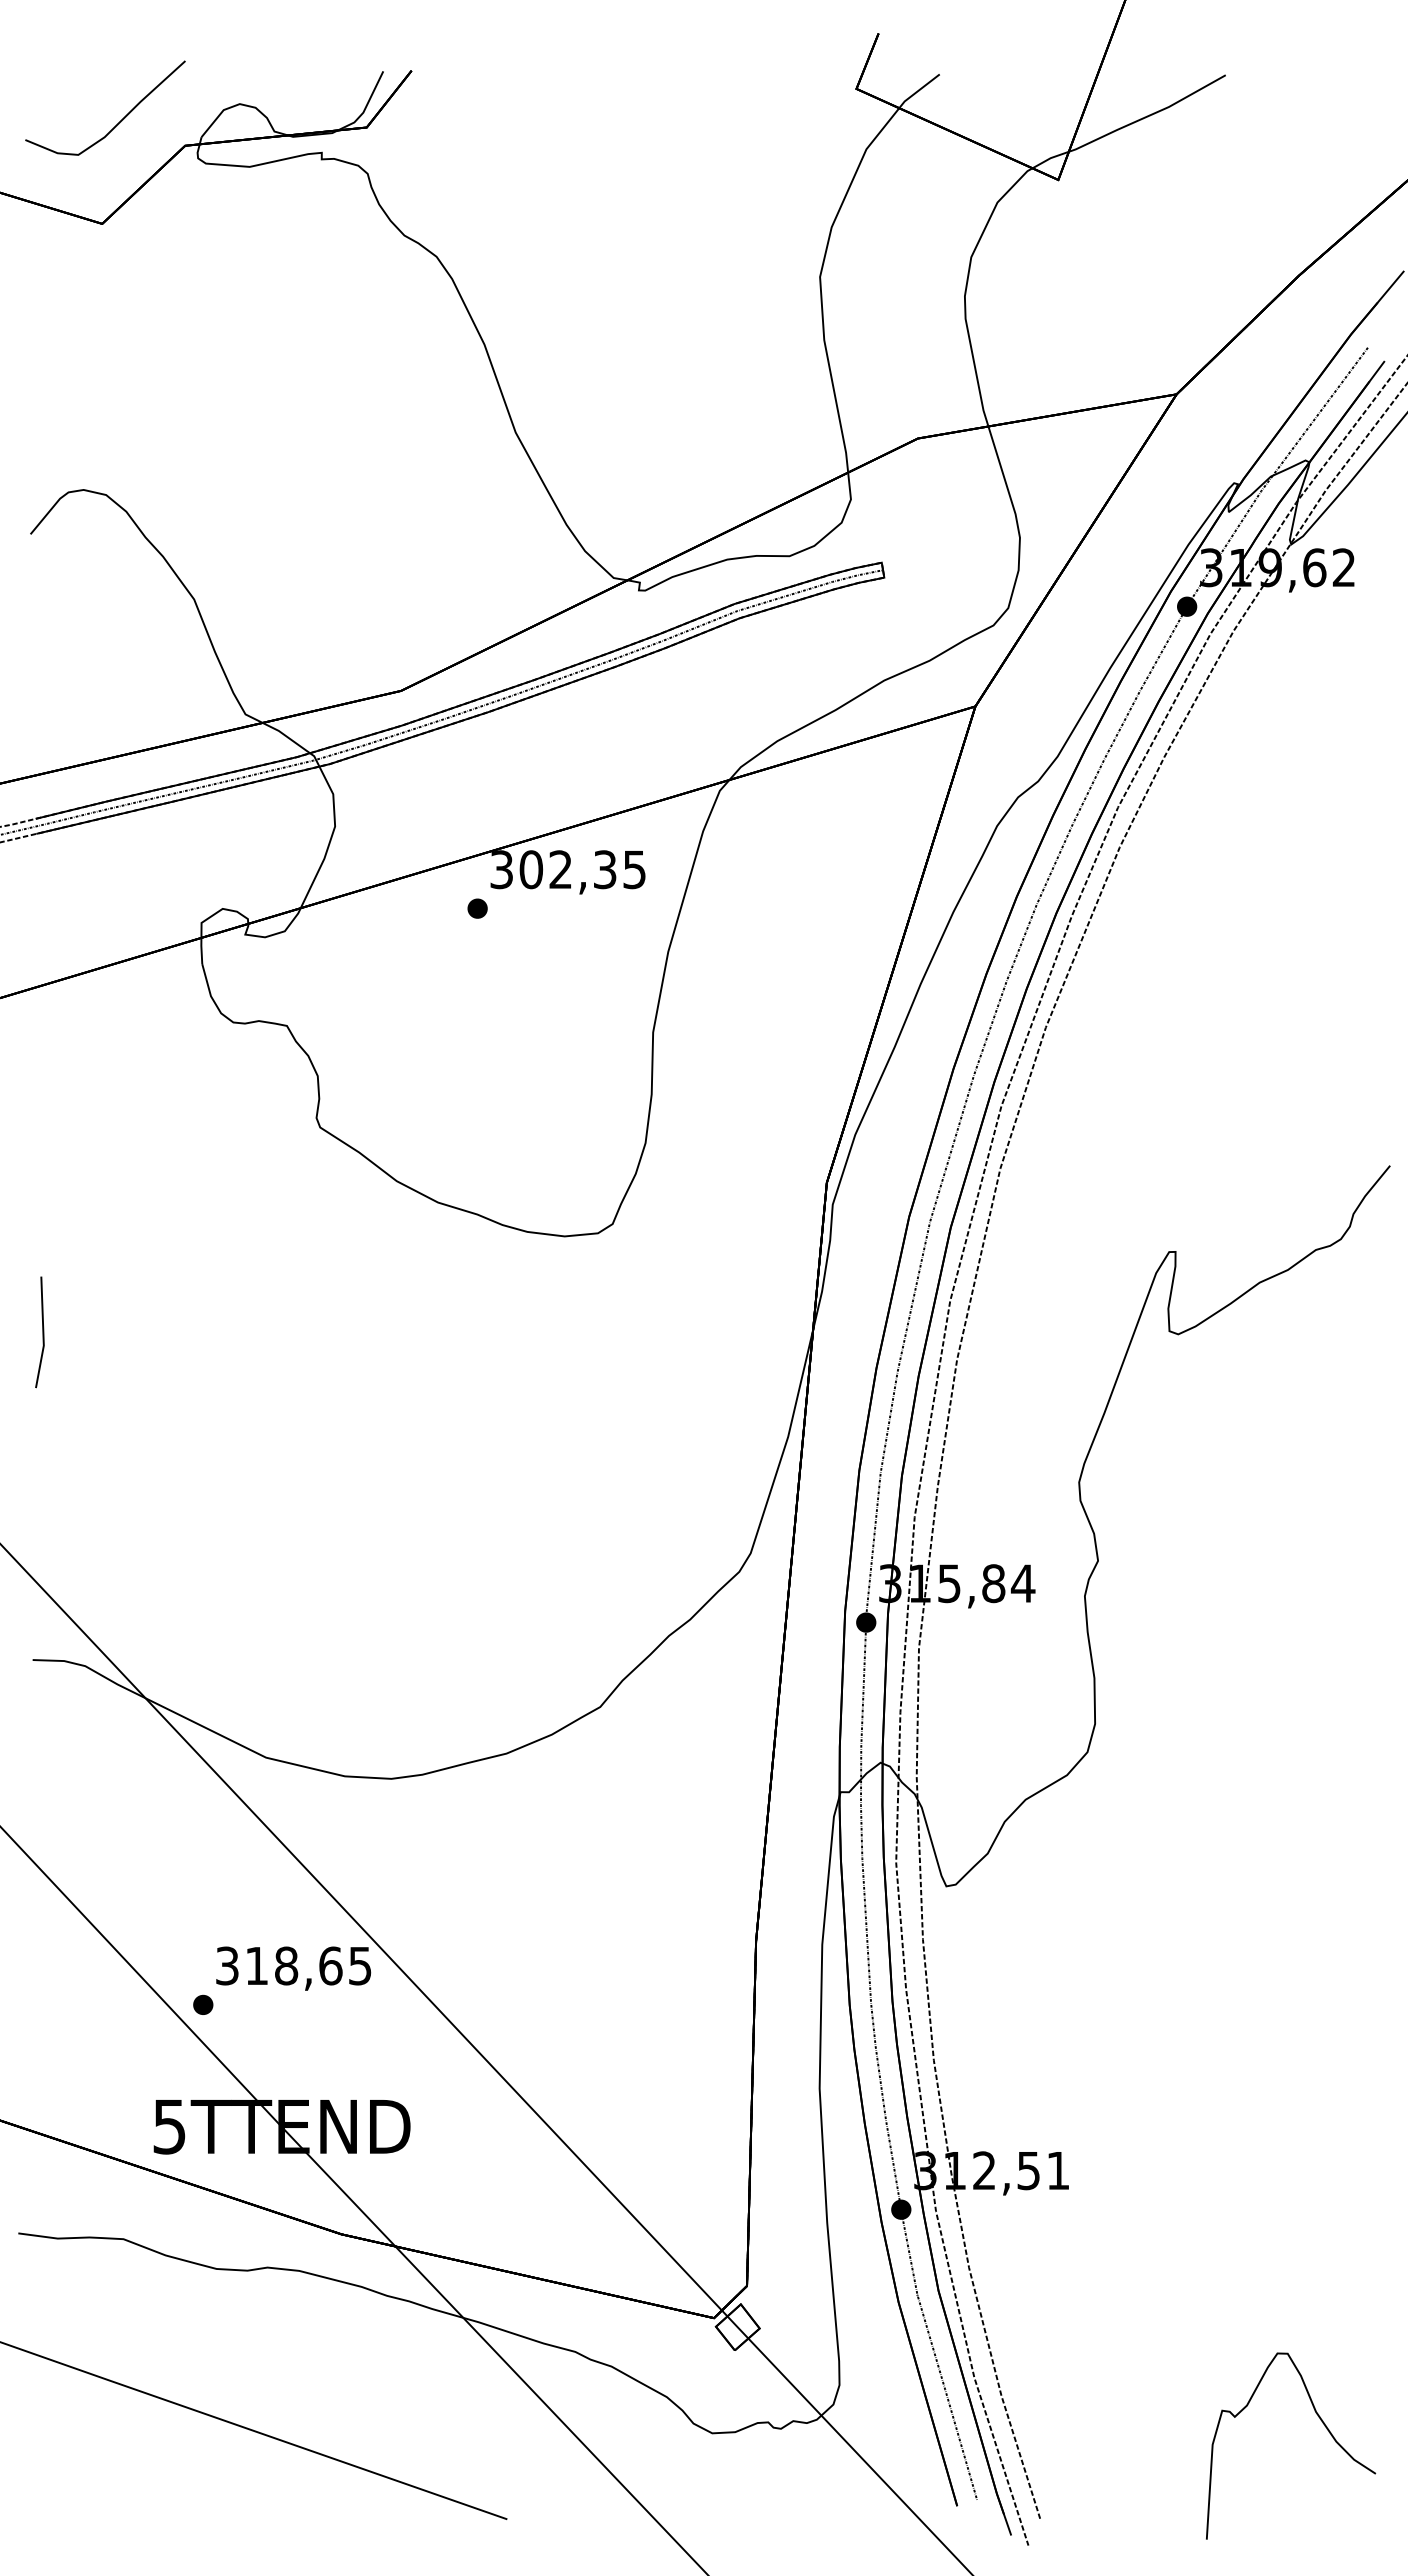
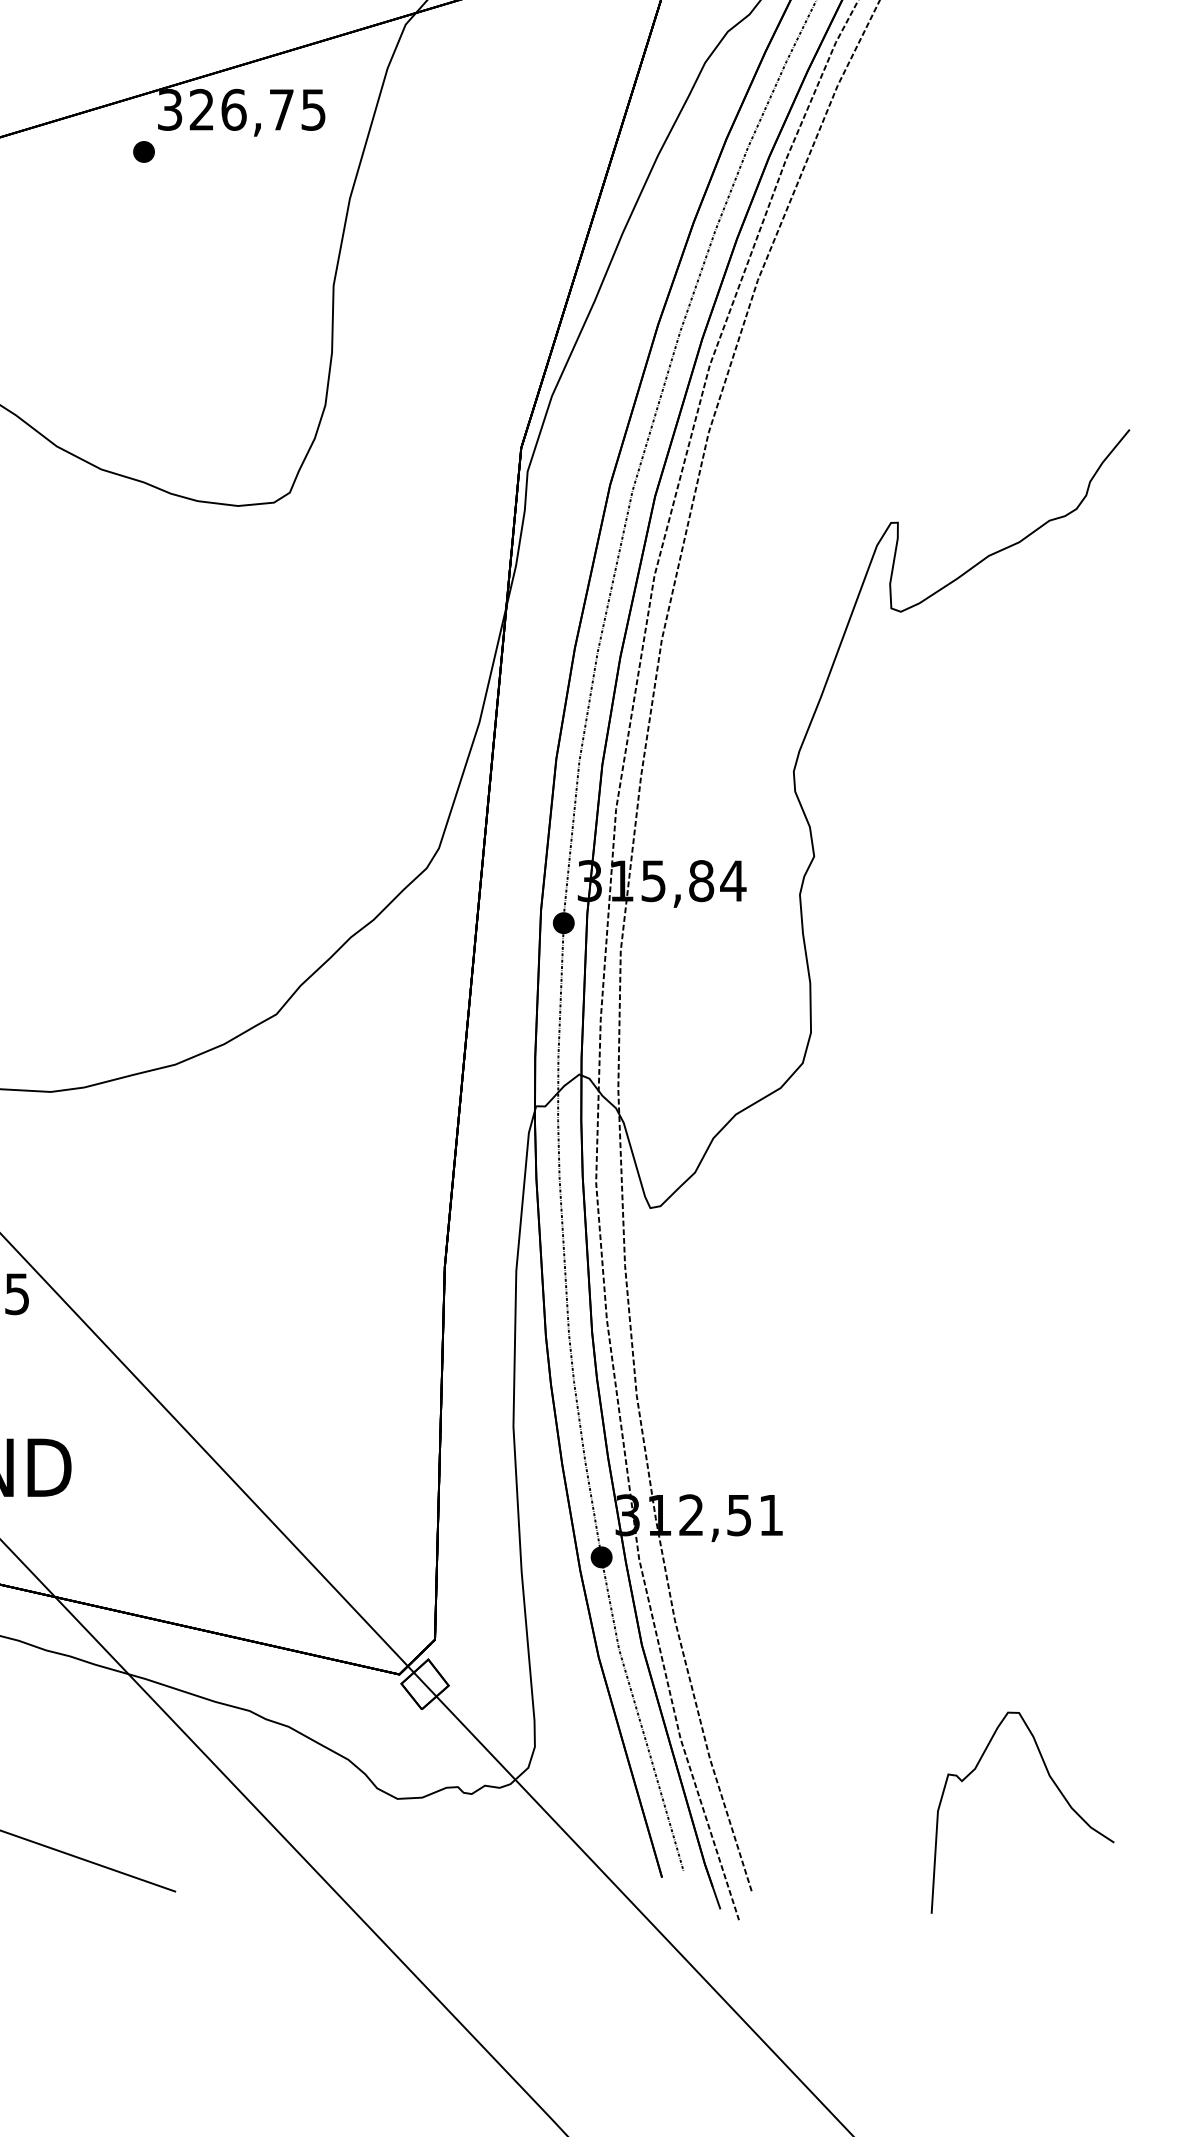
text: (567, 869) -> (241, 109), 302,35 -> 326,75

